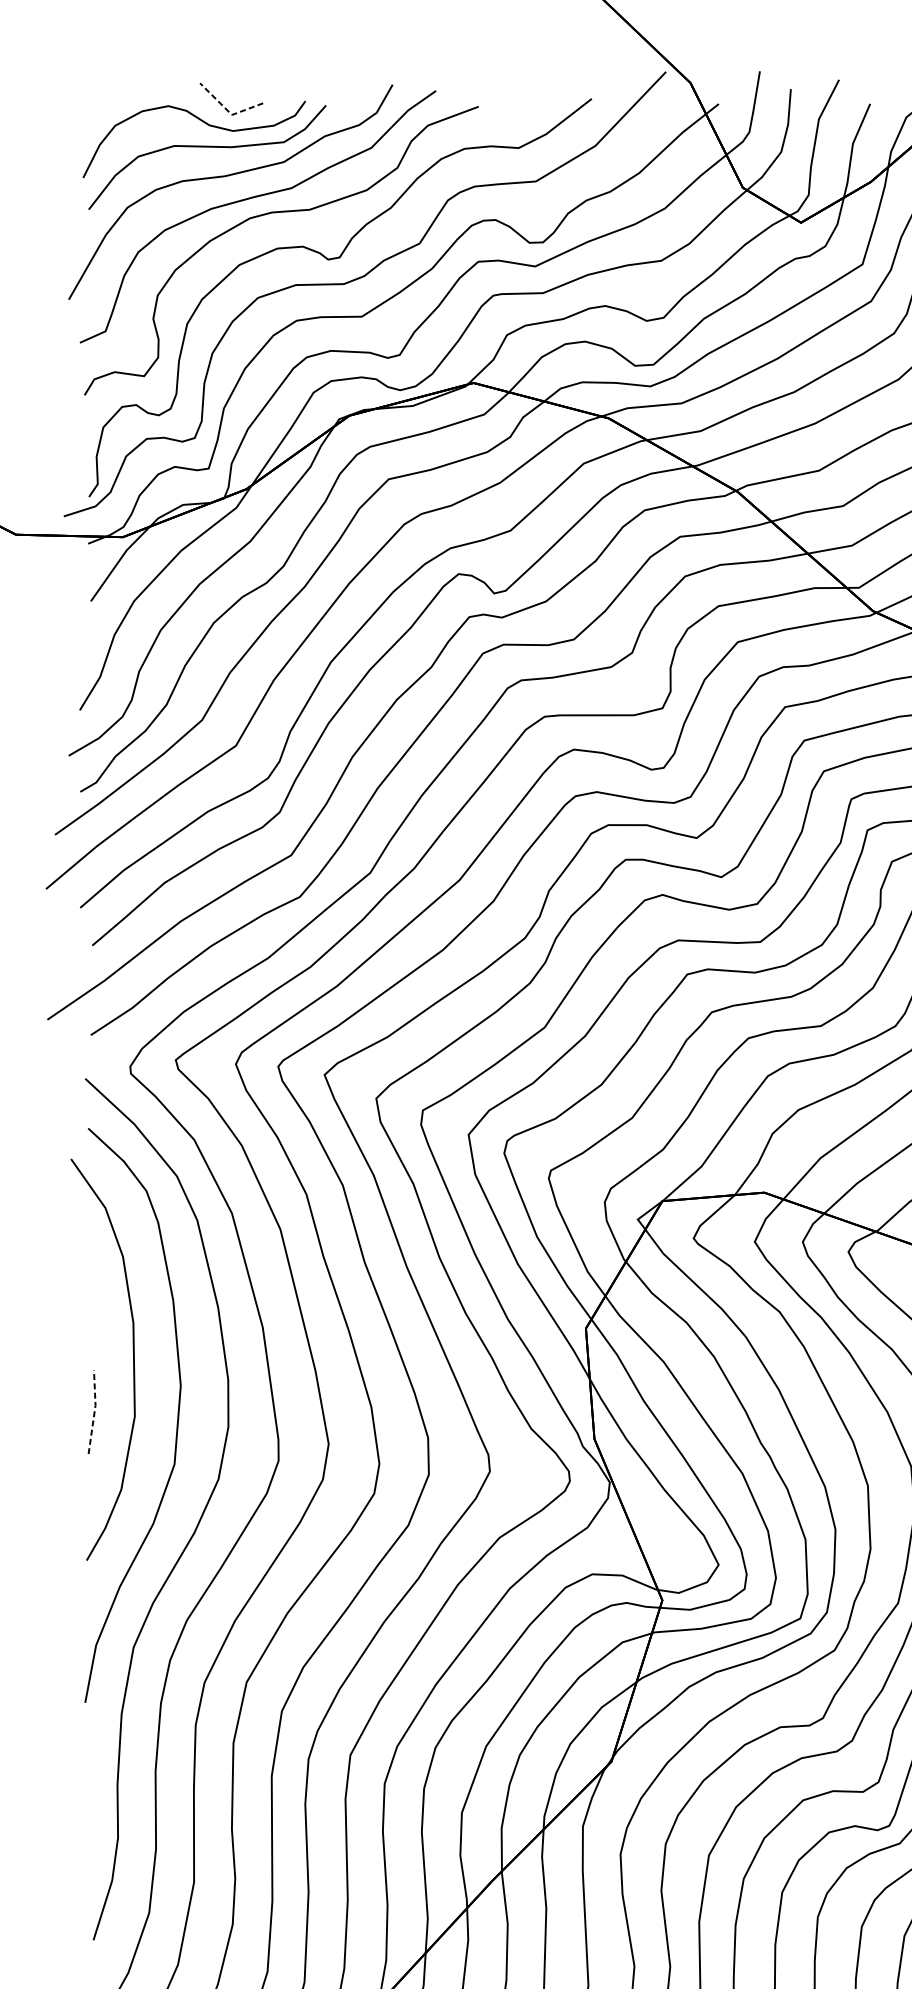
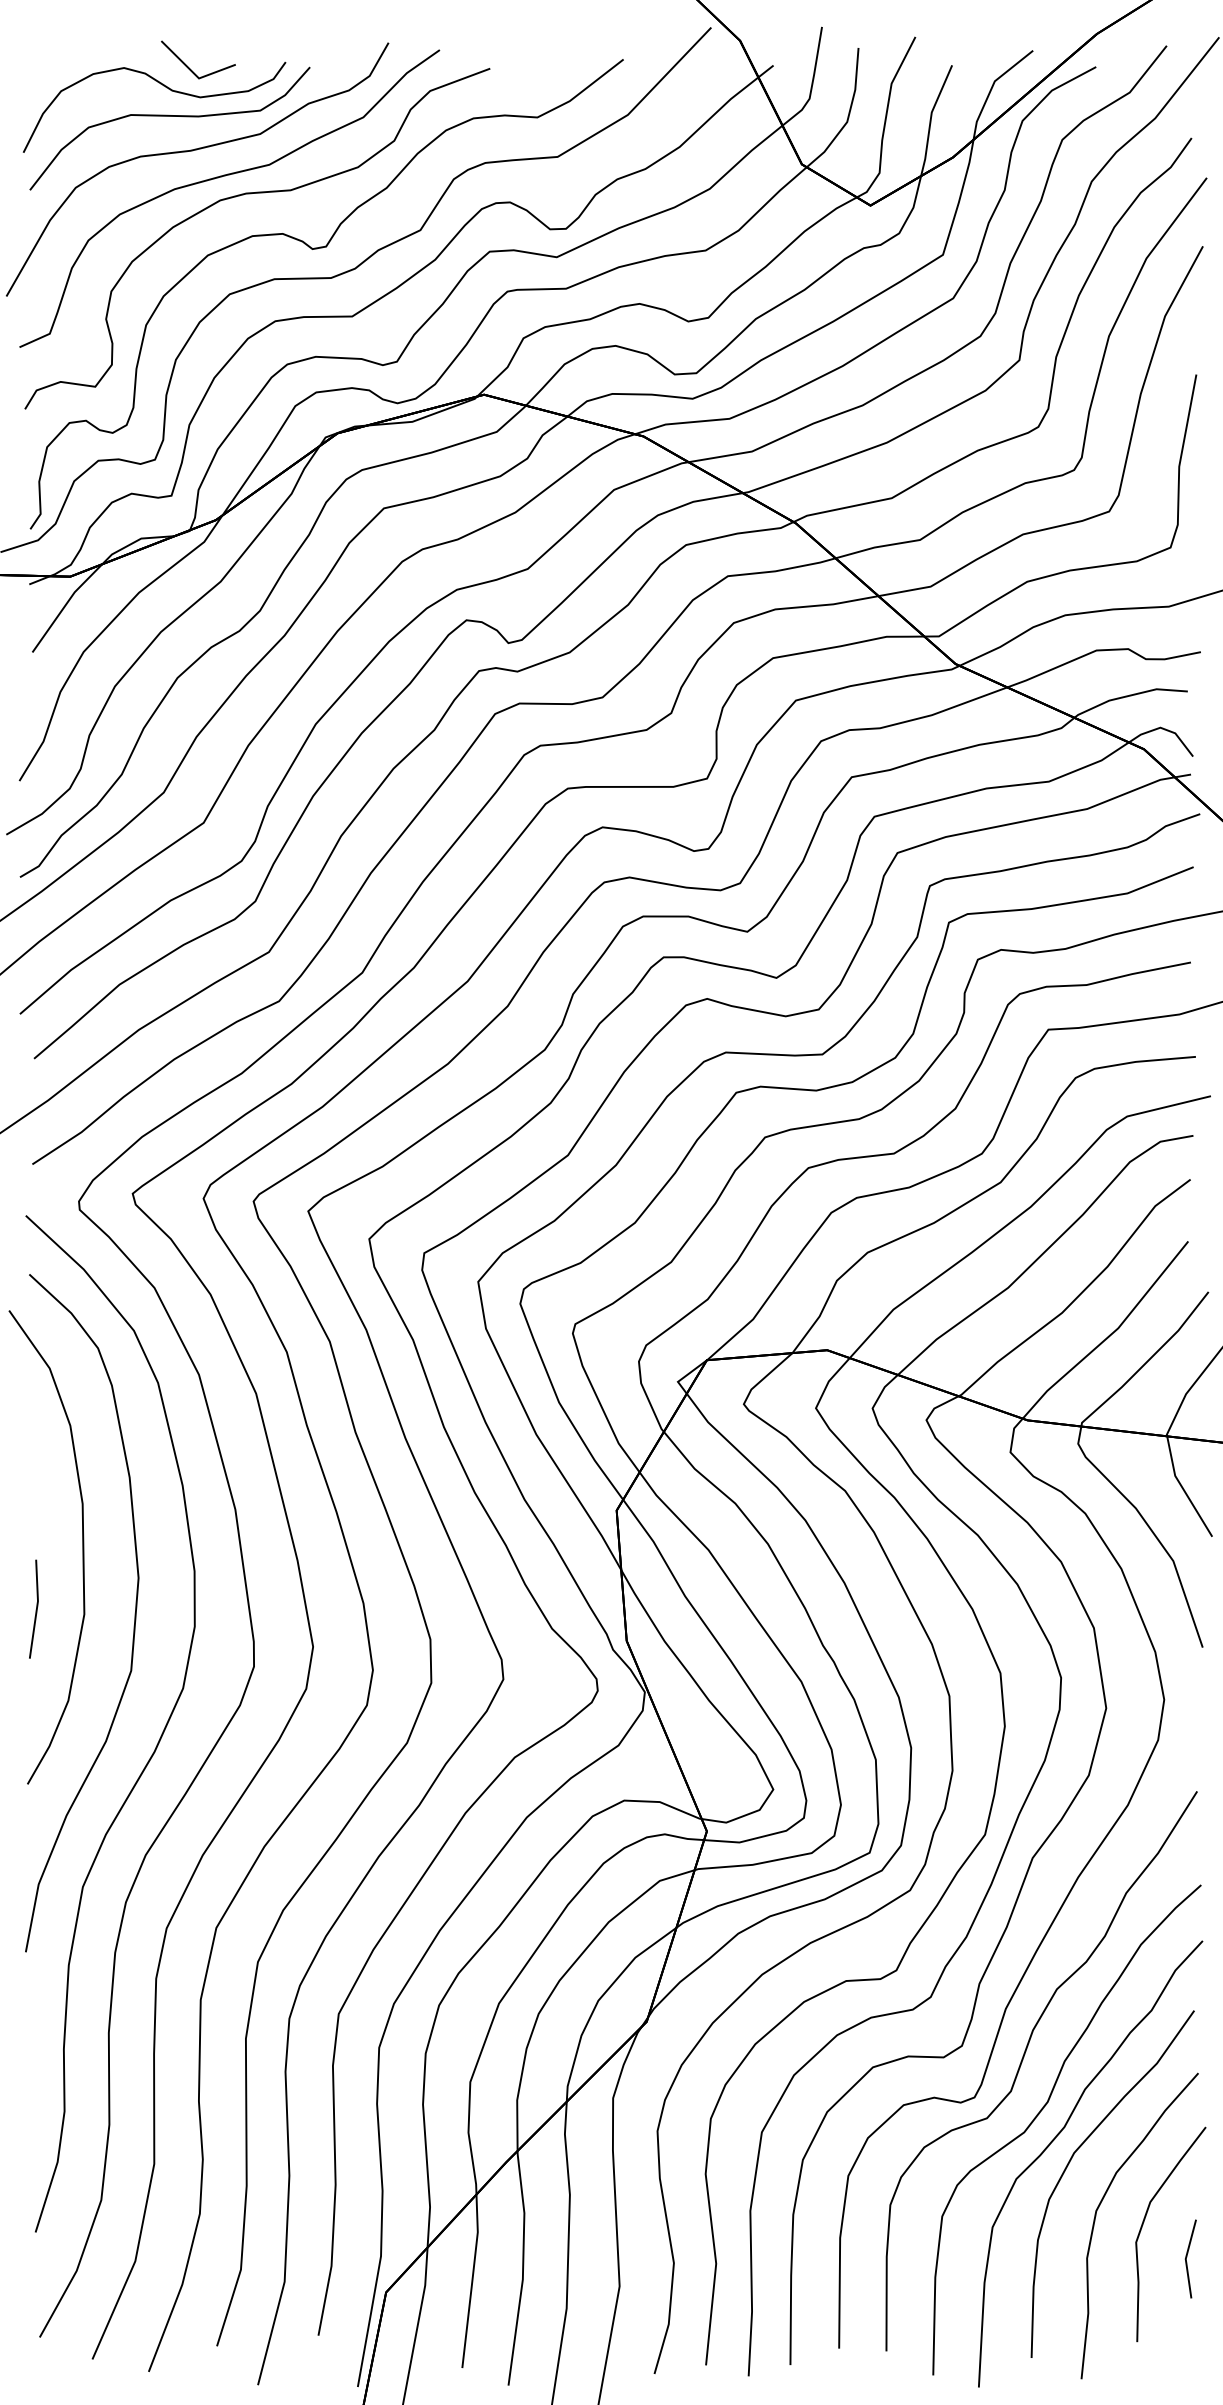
line: (228, 110) -> (194, 73), dashed -> solid
line: (95, 1411) -> (37, 1608), dashed -> solid

